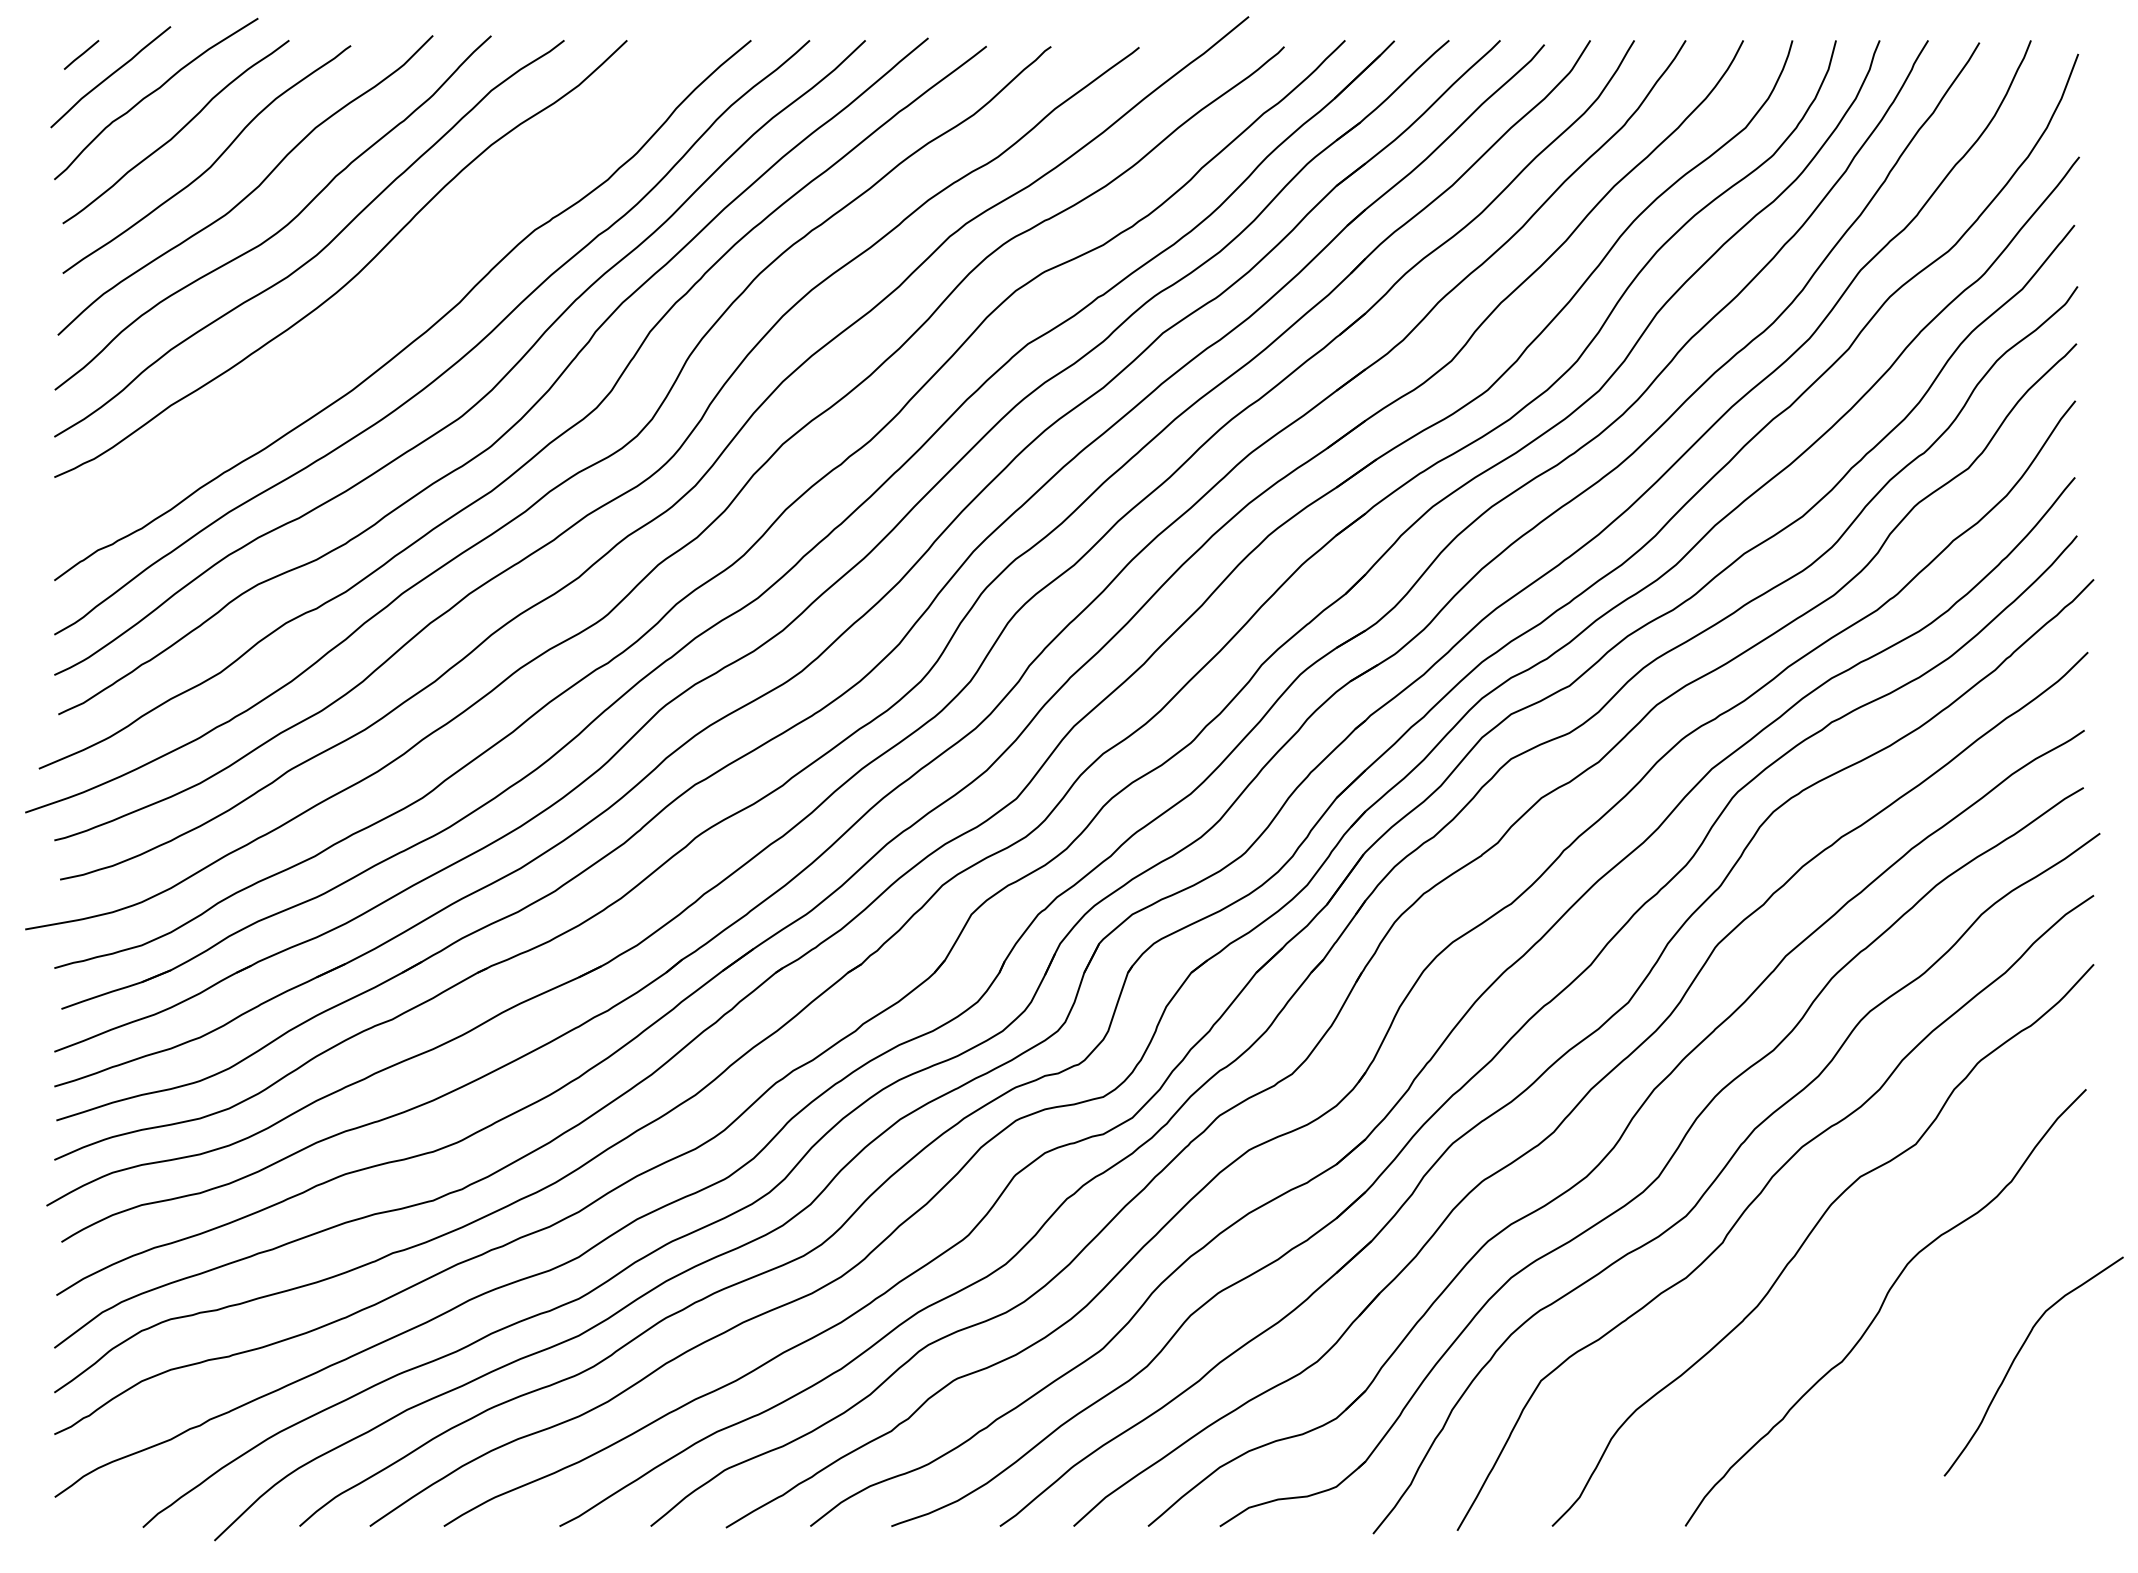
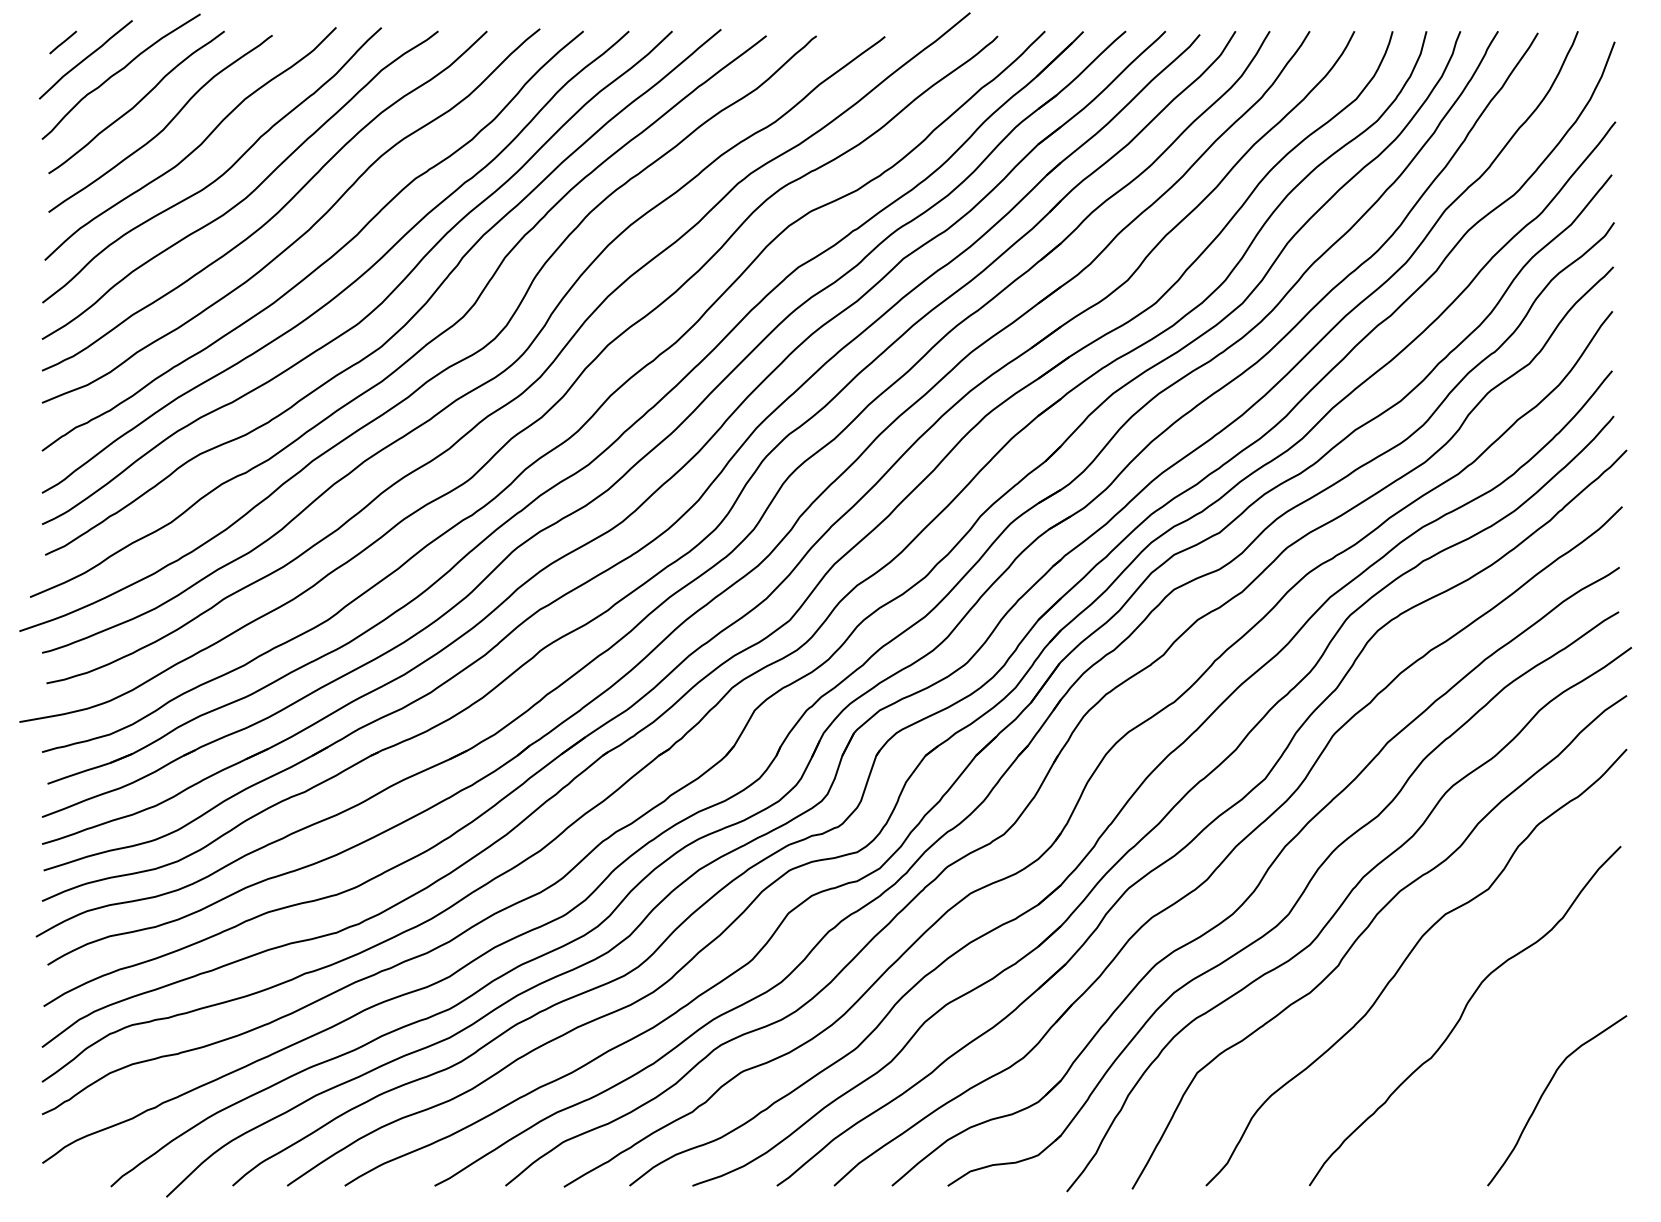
curve: (394, 296) -> (306, 230), added
curve: (2017, 1357) -> (1544, 1093), moved

